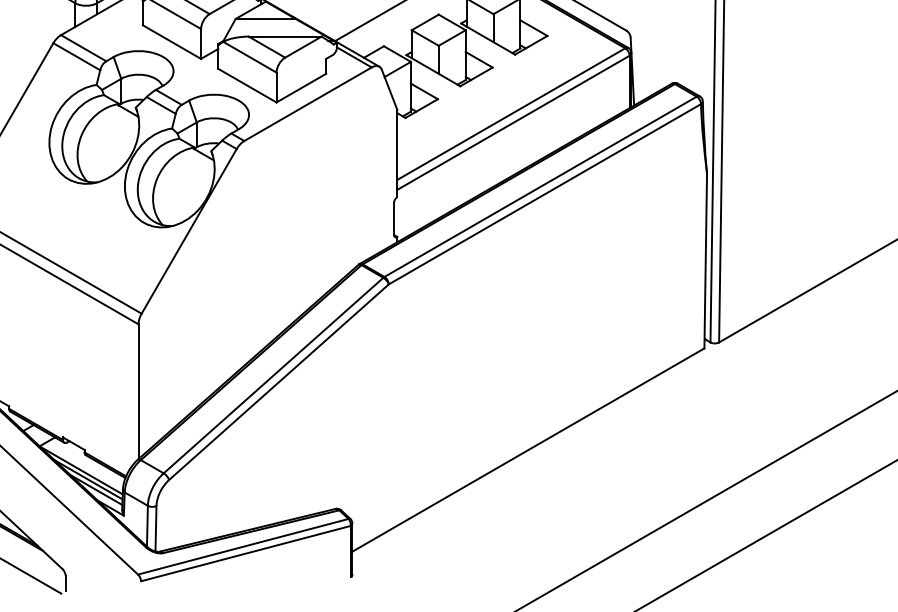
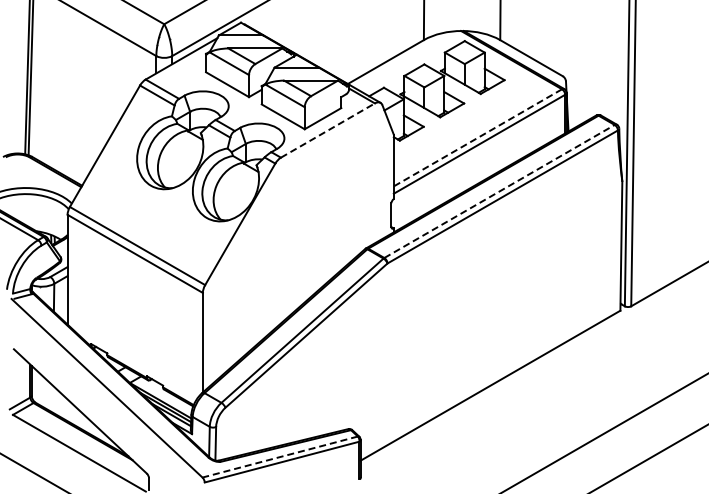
line: (308, 104) -> (328, 130), solid -> dashed
line: (510, 115) -> (477, 138), solid -> dashed
line: (540, 186) -> (499, 191), solid -> dashed
line: (242, 547) -> (279, 457), solid -> dashed

